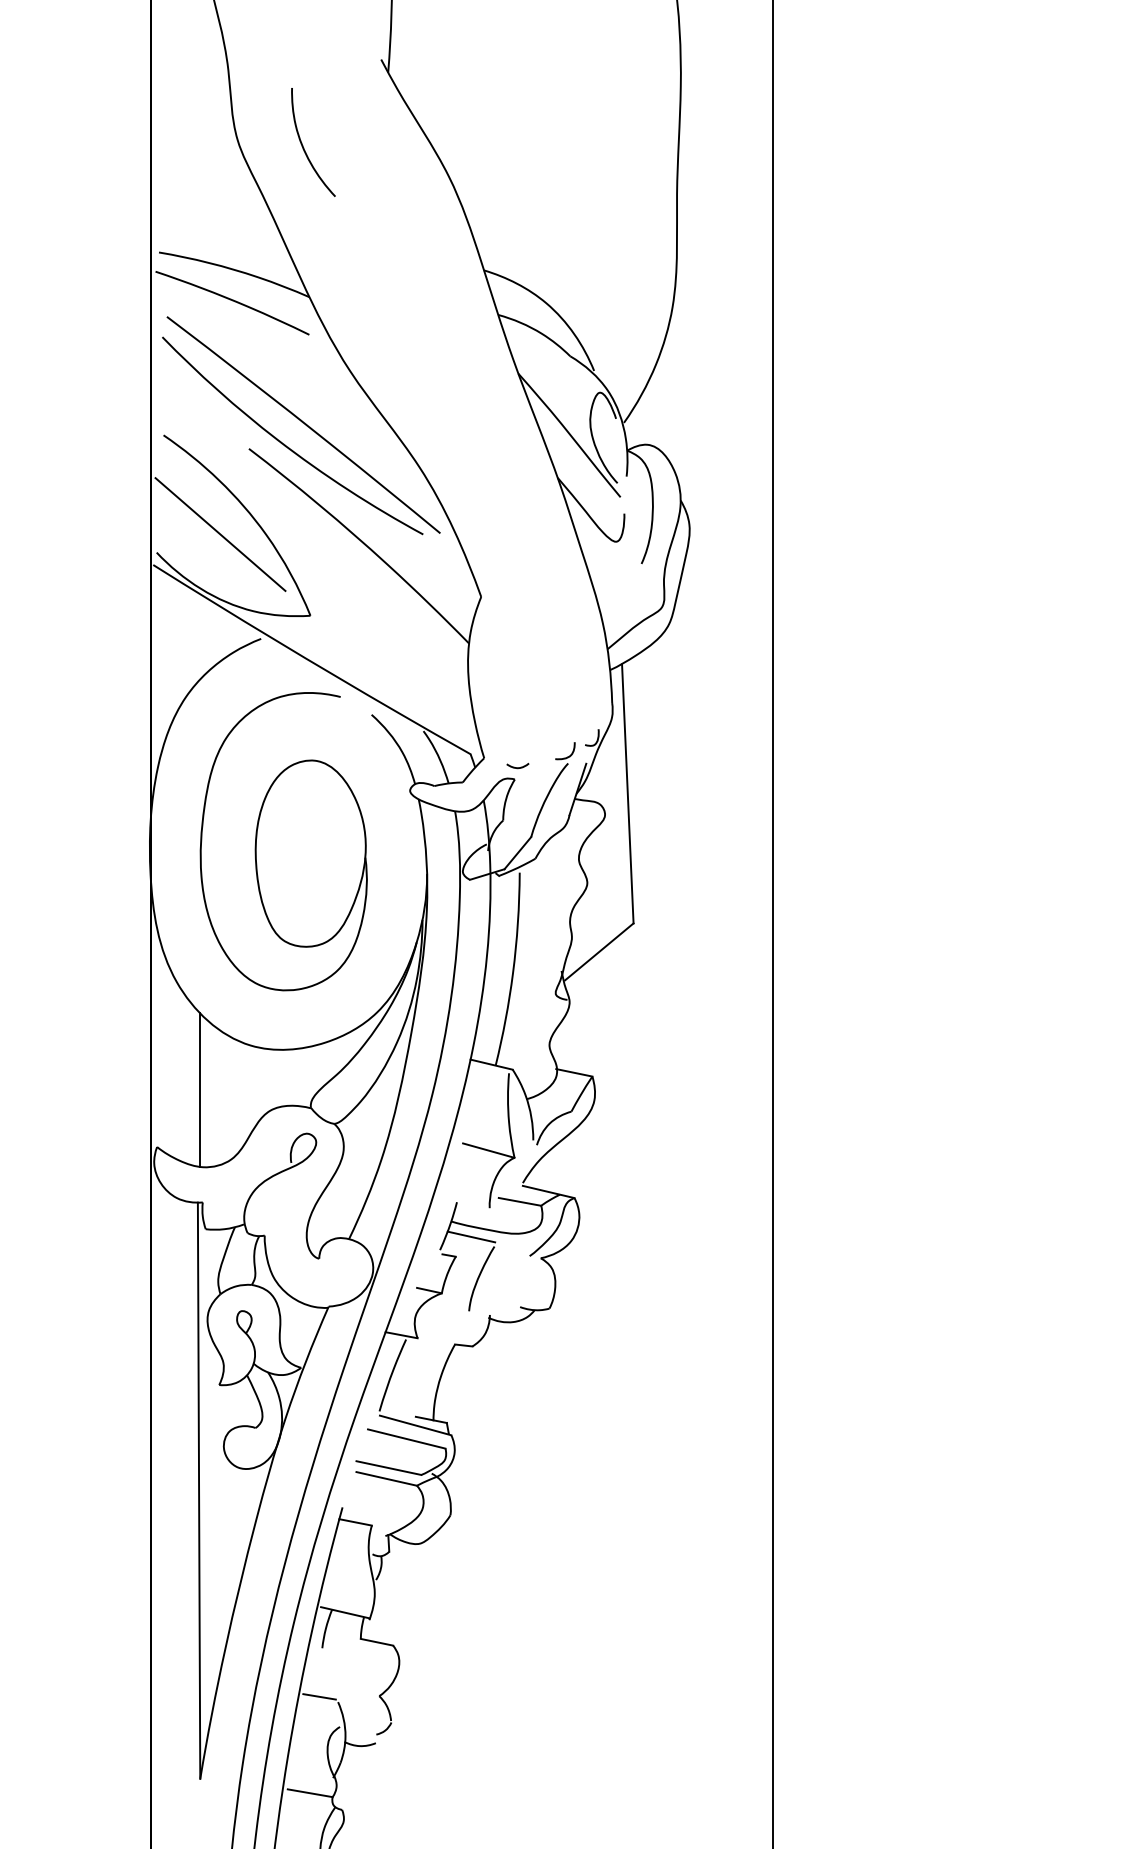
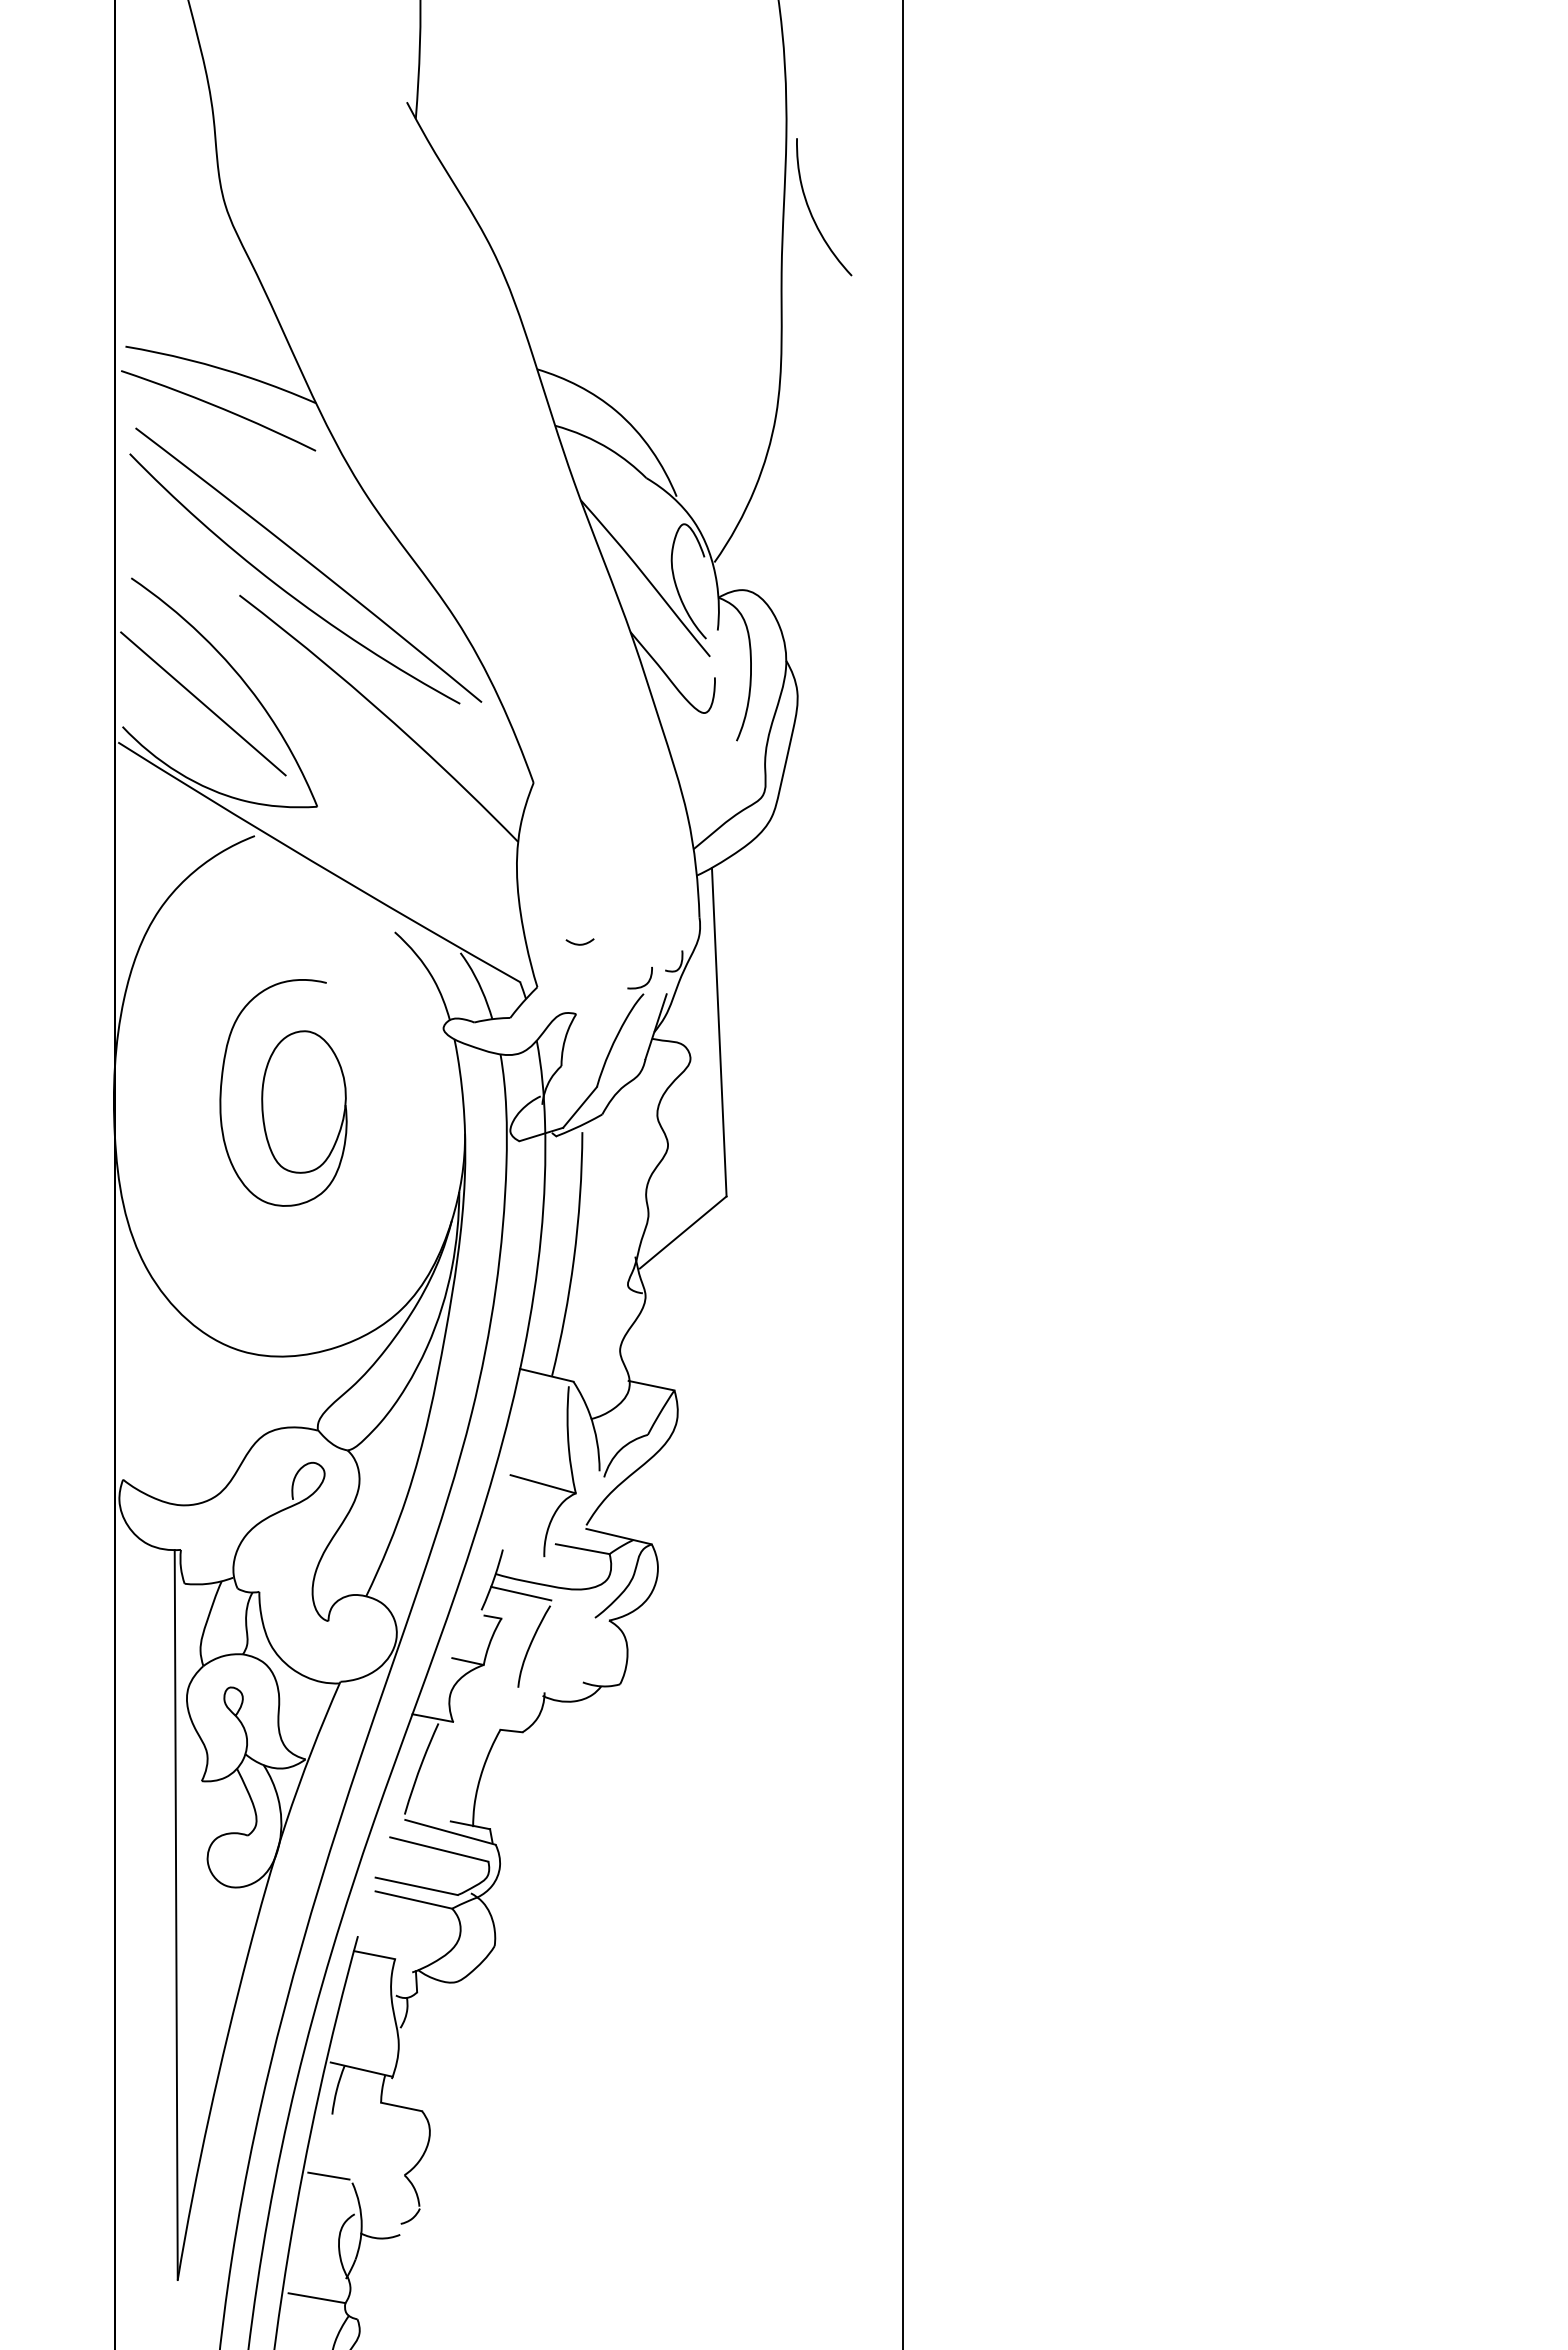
curve: (303, 145) -> (811, 211), moved
curve: (517, 767) -> (579, 943), moved
part: (283, 841) -> (283, 1092), size x0.6
line: (200, 1090) -> (177, 1407), removed

